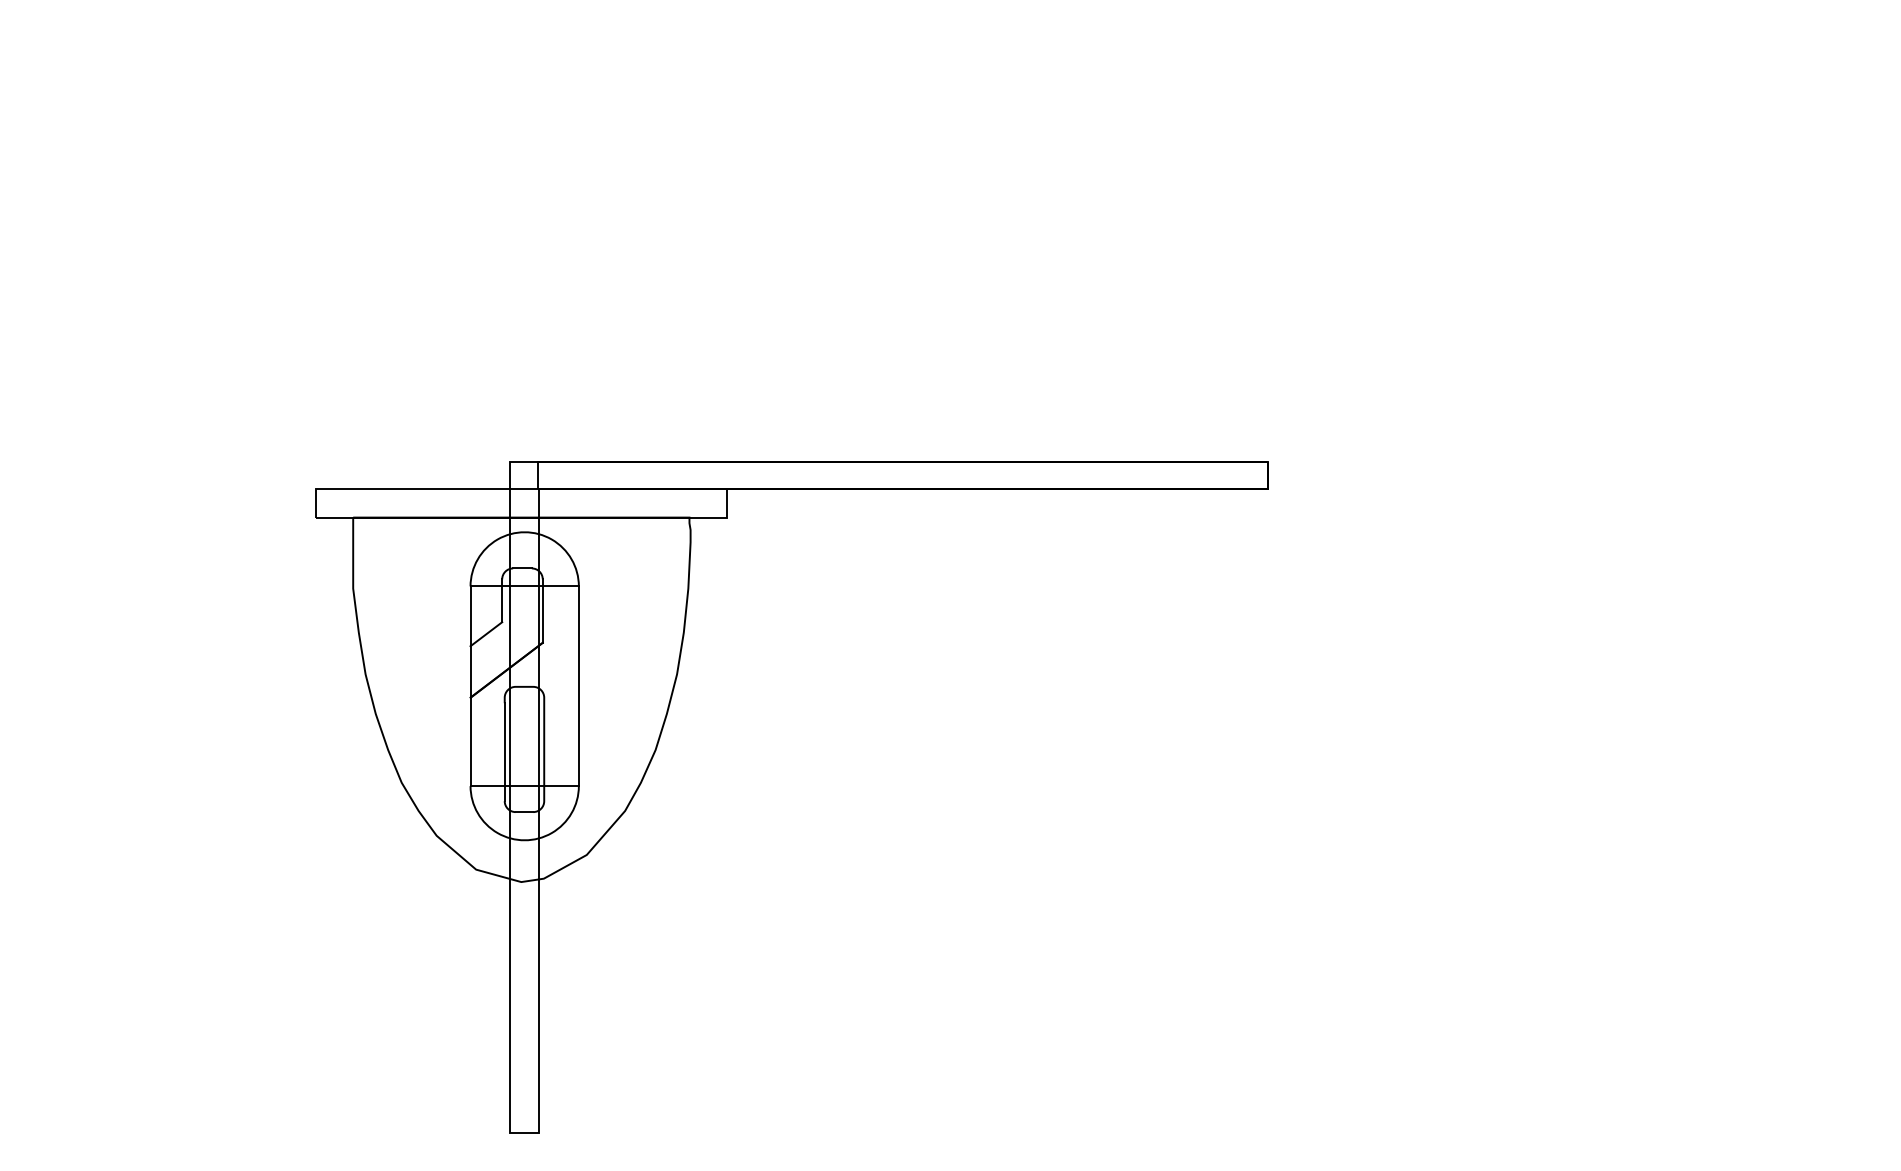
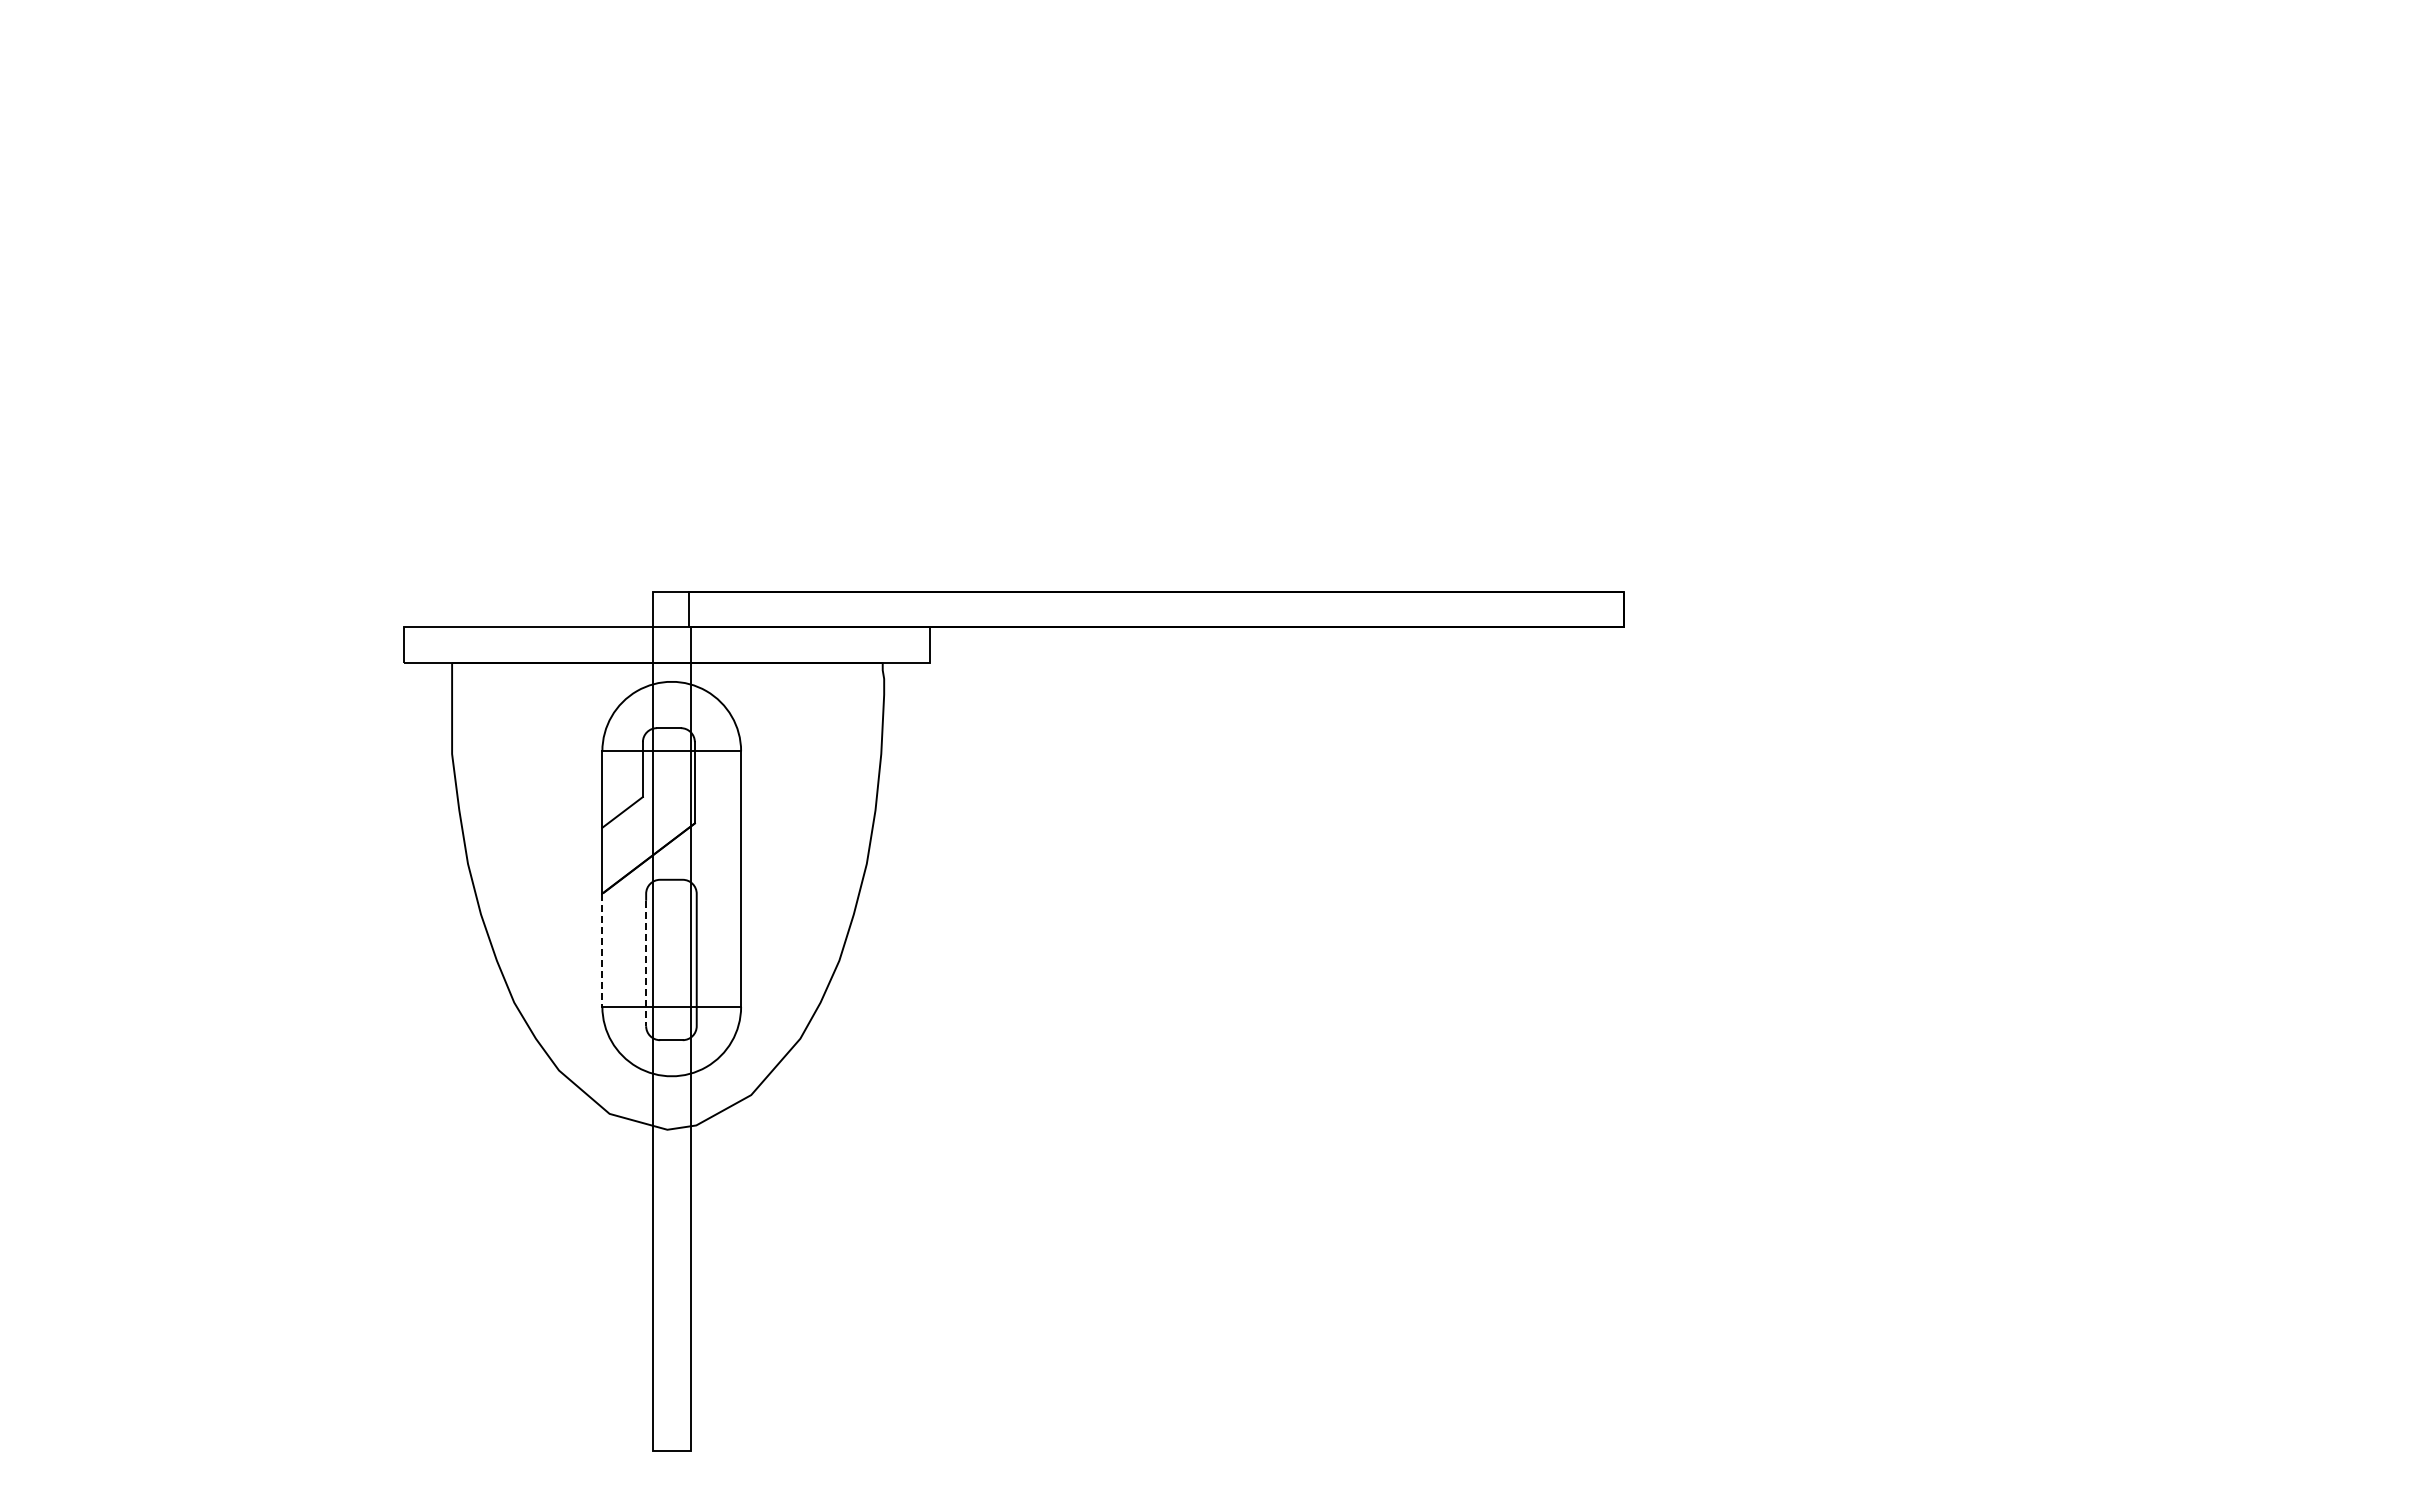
line: (470, 742) -> (602, 950), solid -> dashed
line: (504, 752) -> (646, 963), solid -> dashed

